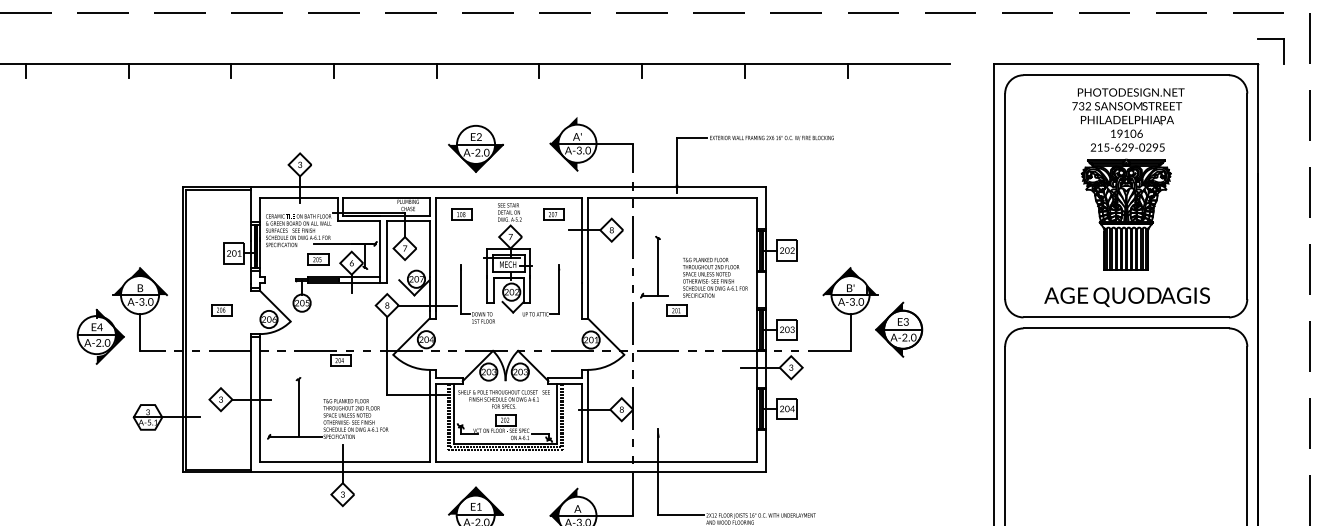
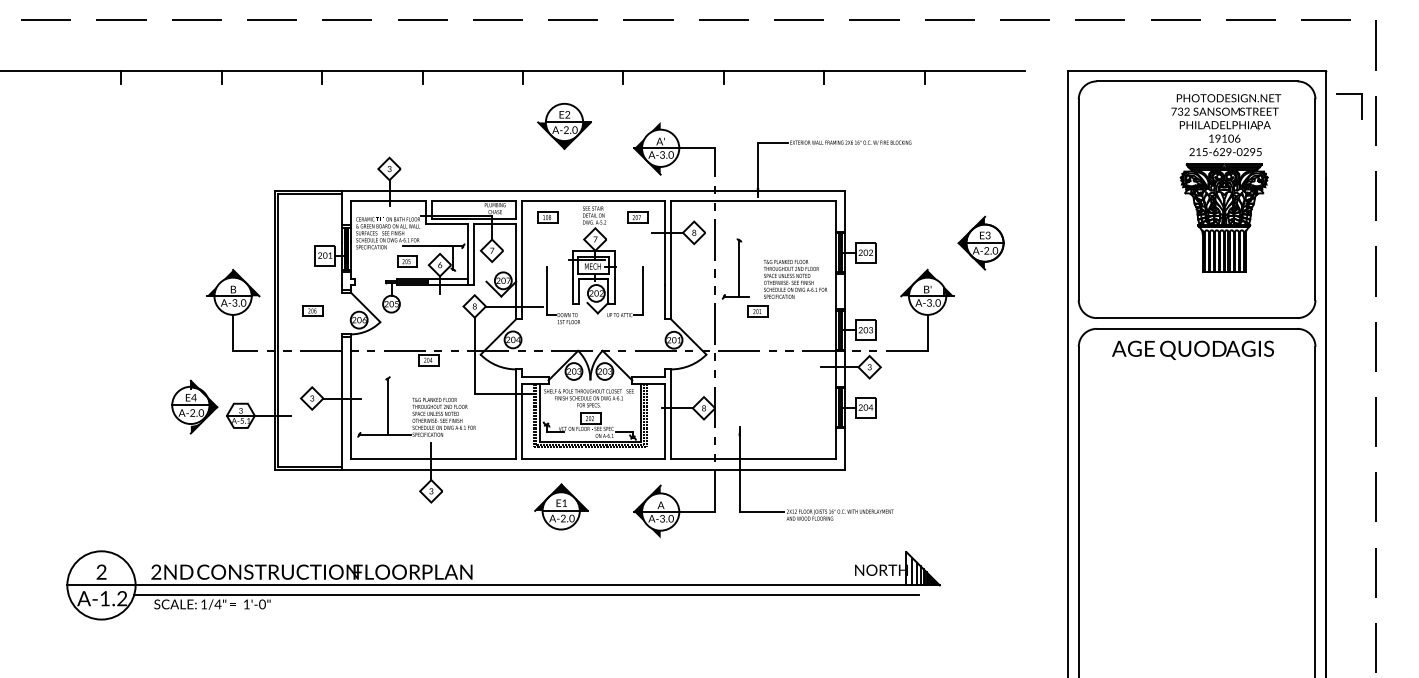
part: (1270, 39) -> (1349, 94), moved
part: (475, 148) -> (564, 125), moved
part: (1128, 179) -> (1226, 183), moved
text: (1126, 296) -> (1192, 349), moved
part: (898, 329) -> (980, 242), moved
part: (100, 336) -> (194, 406), moved

